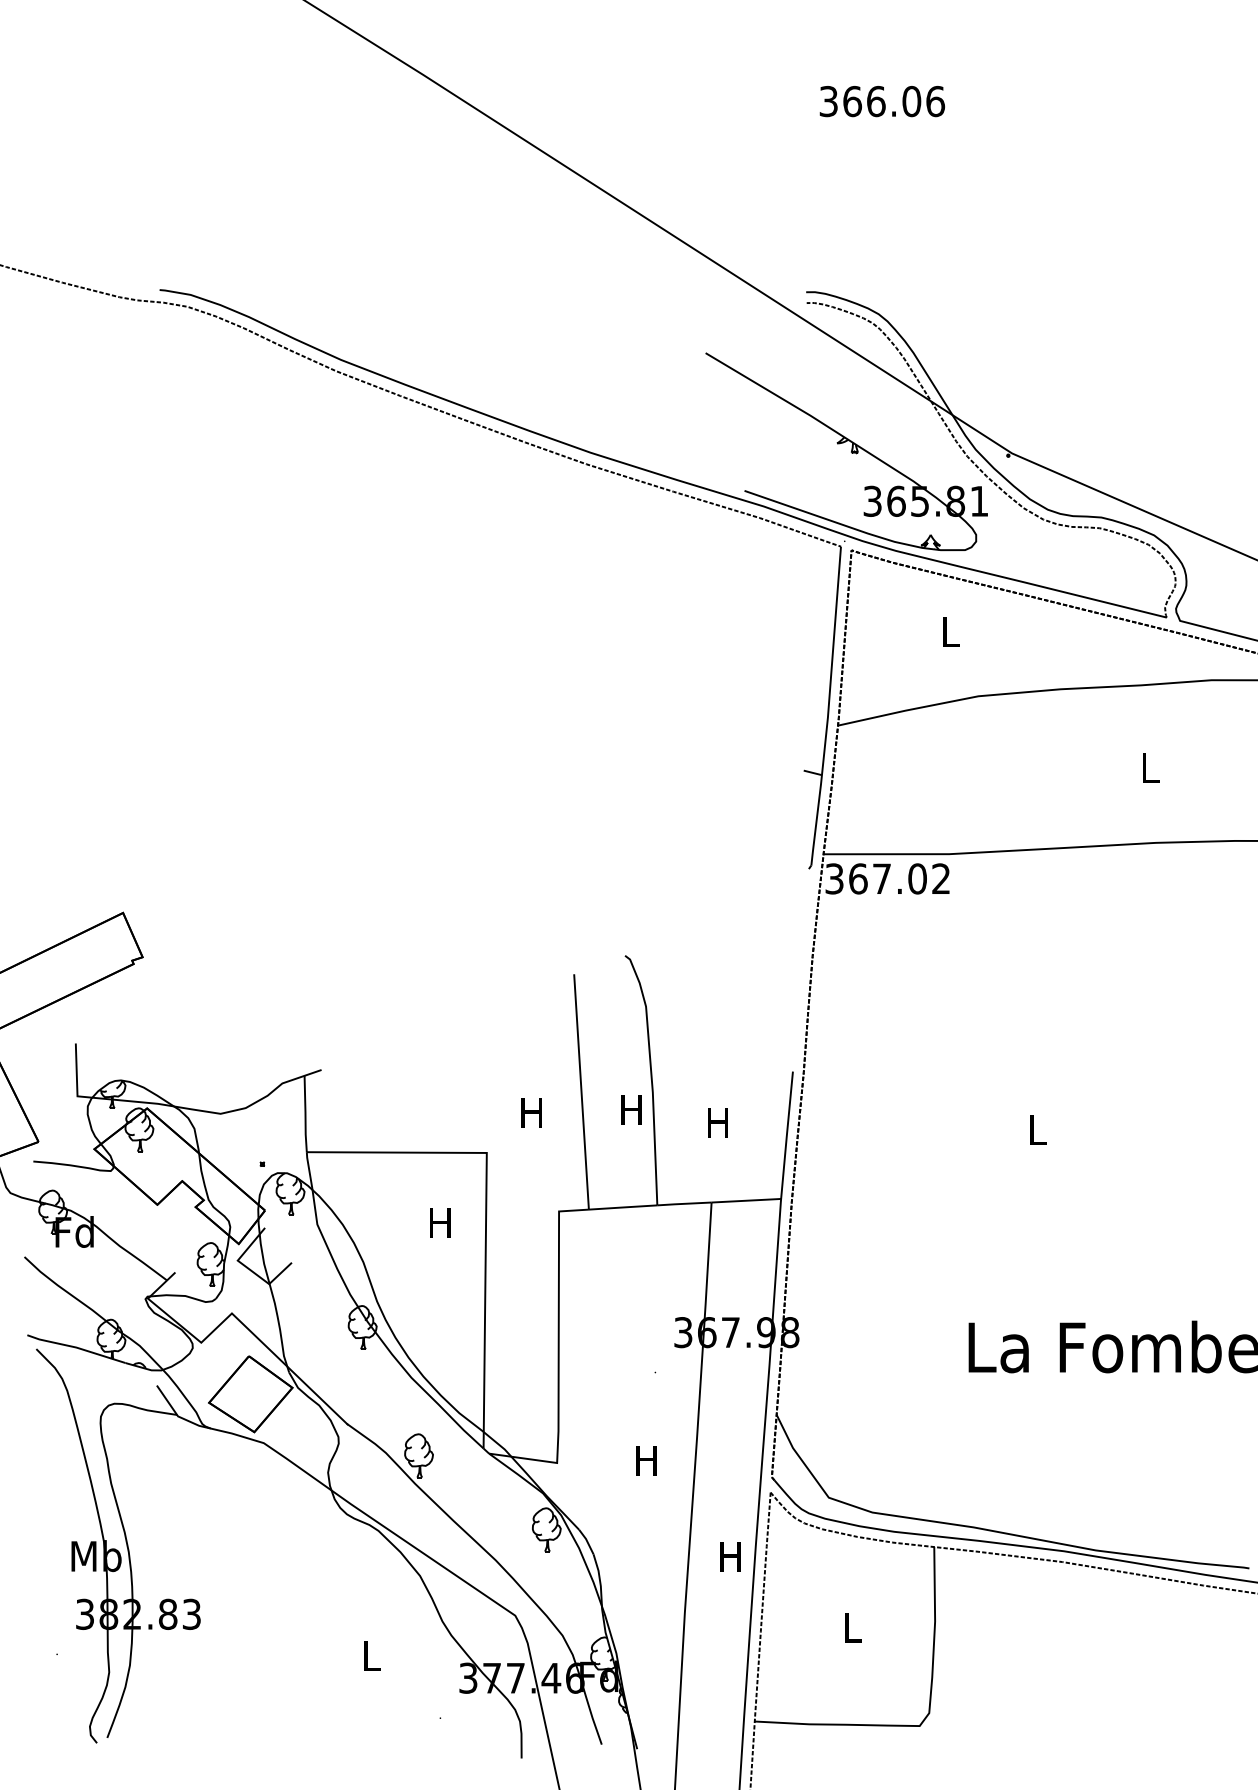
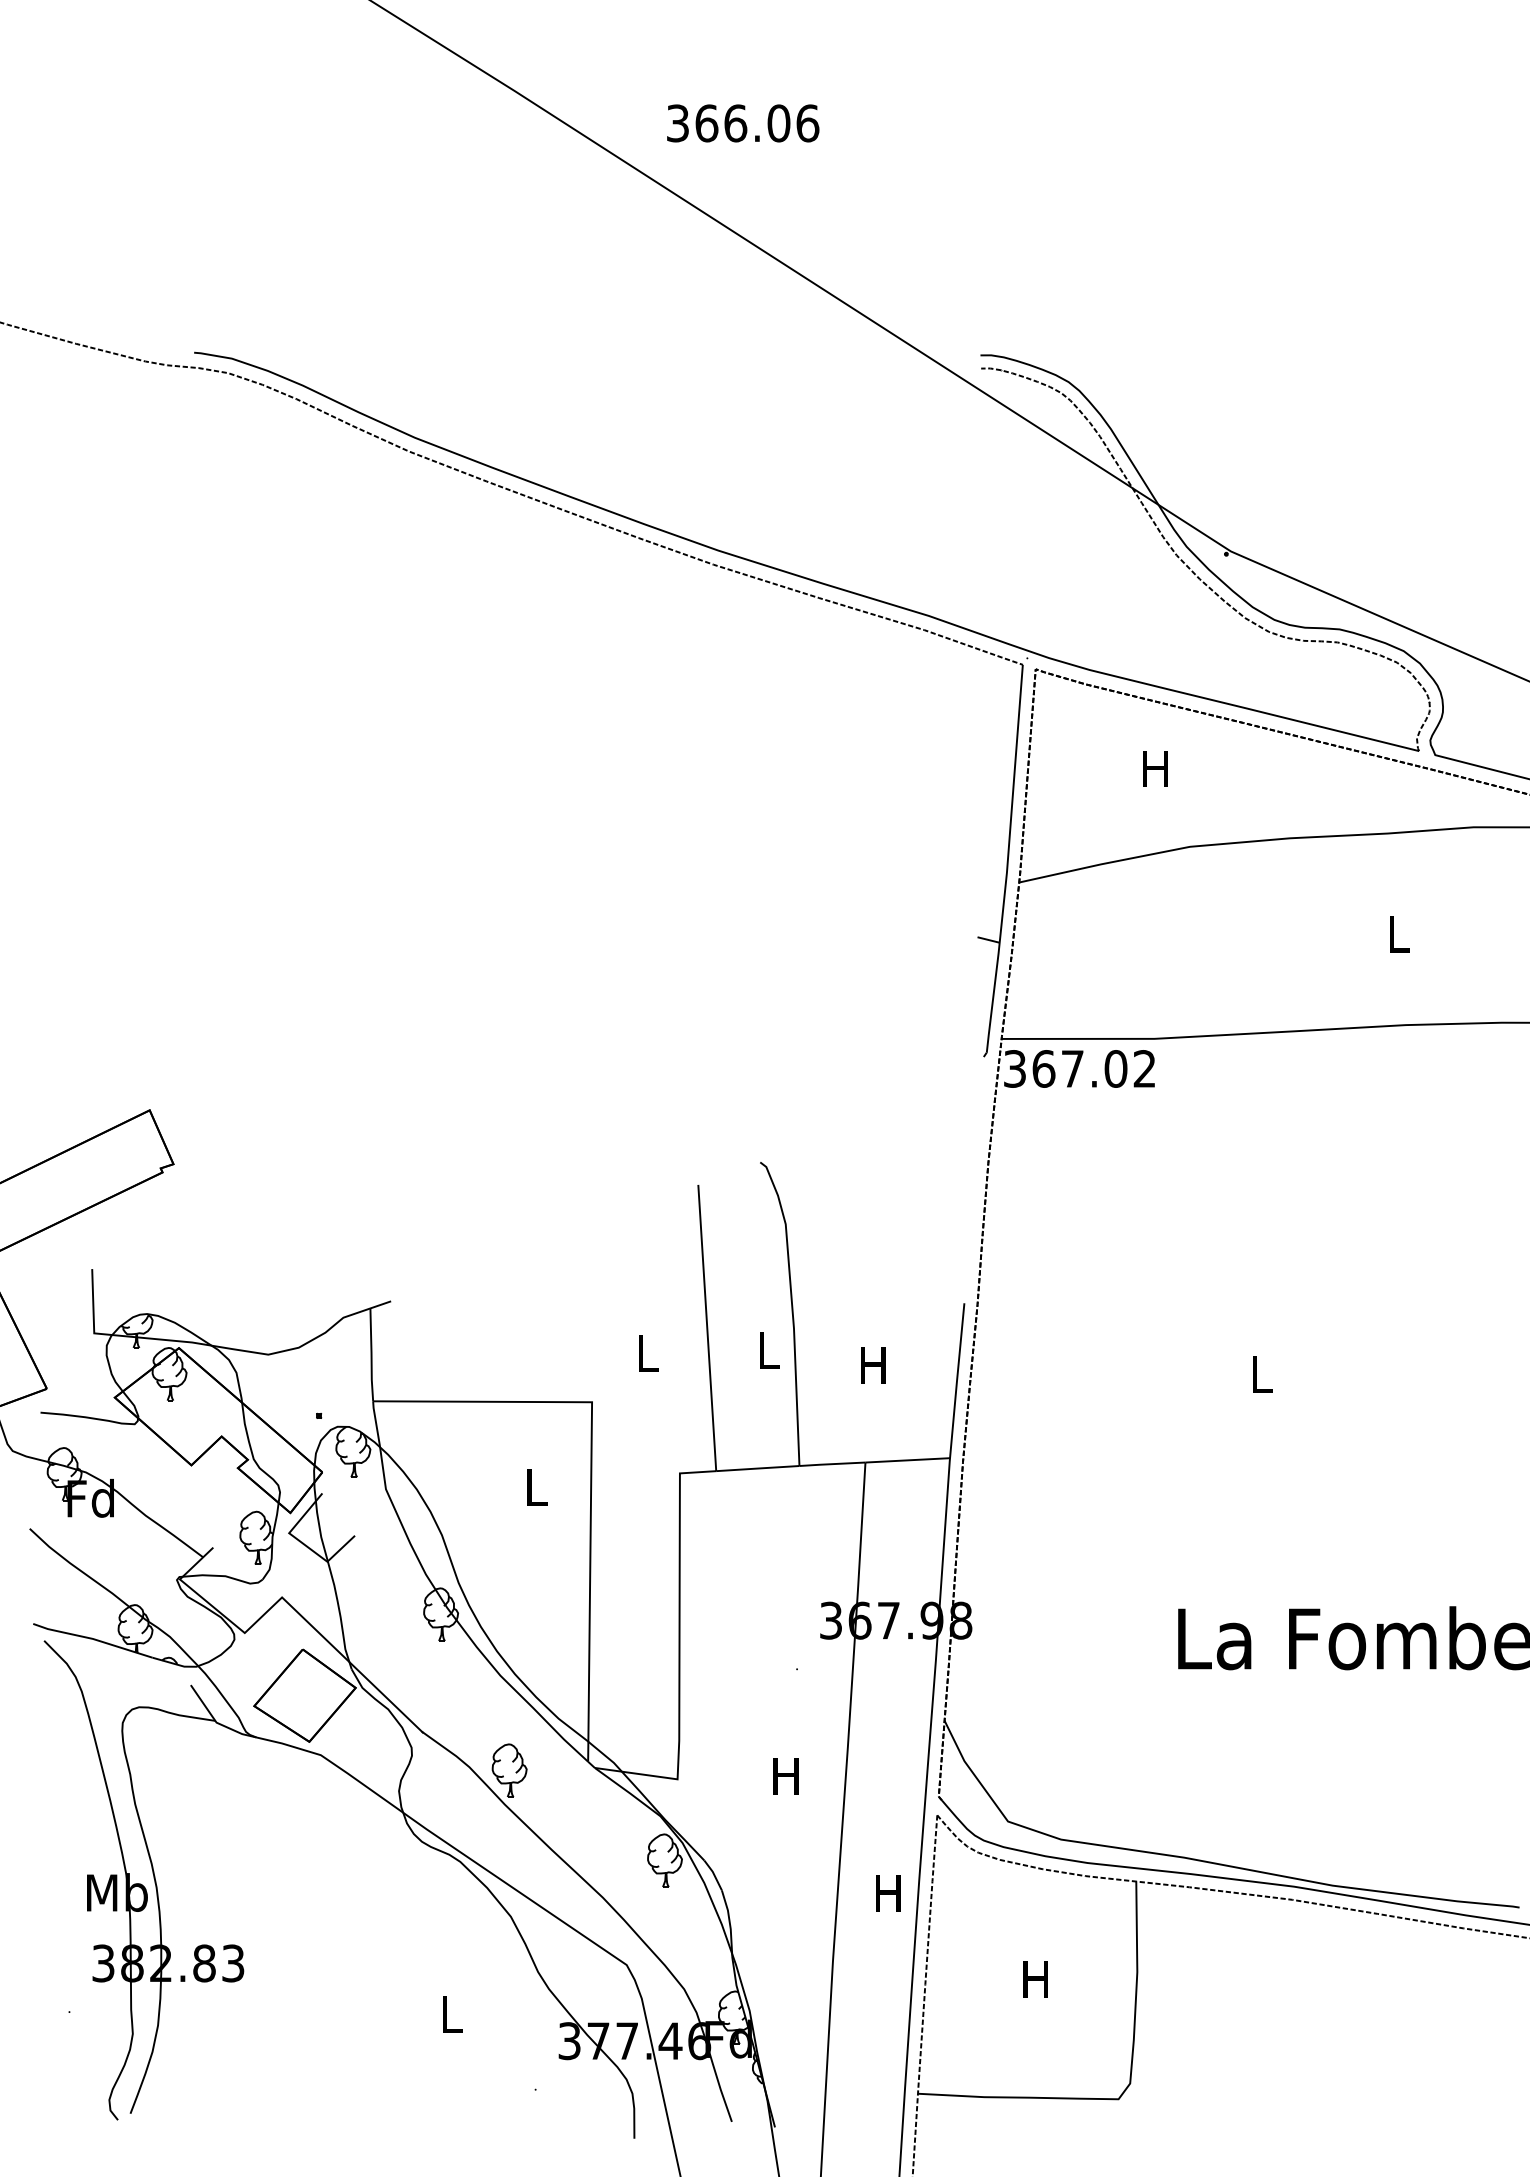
text: (882, 101) -> (743, 123), moved
part: (846, 451) -> (1029, 548), removed
text: (950, 631) -> (1155, 768), L -> H
text: (631, 1110) -> (767, 1350), H -> L
text: (531, 1112) -> (646, 1353), H -> L
text: (440, 1223) -> (535, 1487), H -> L
text: (851, 1627) -> (1035, 1979), L -> H

